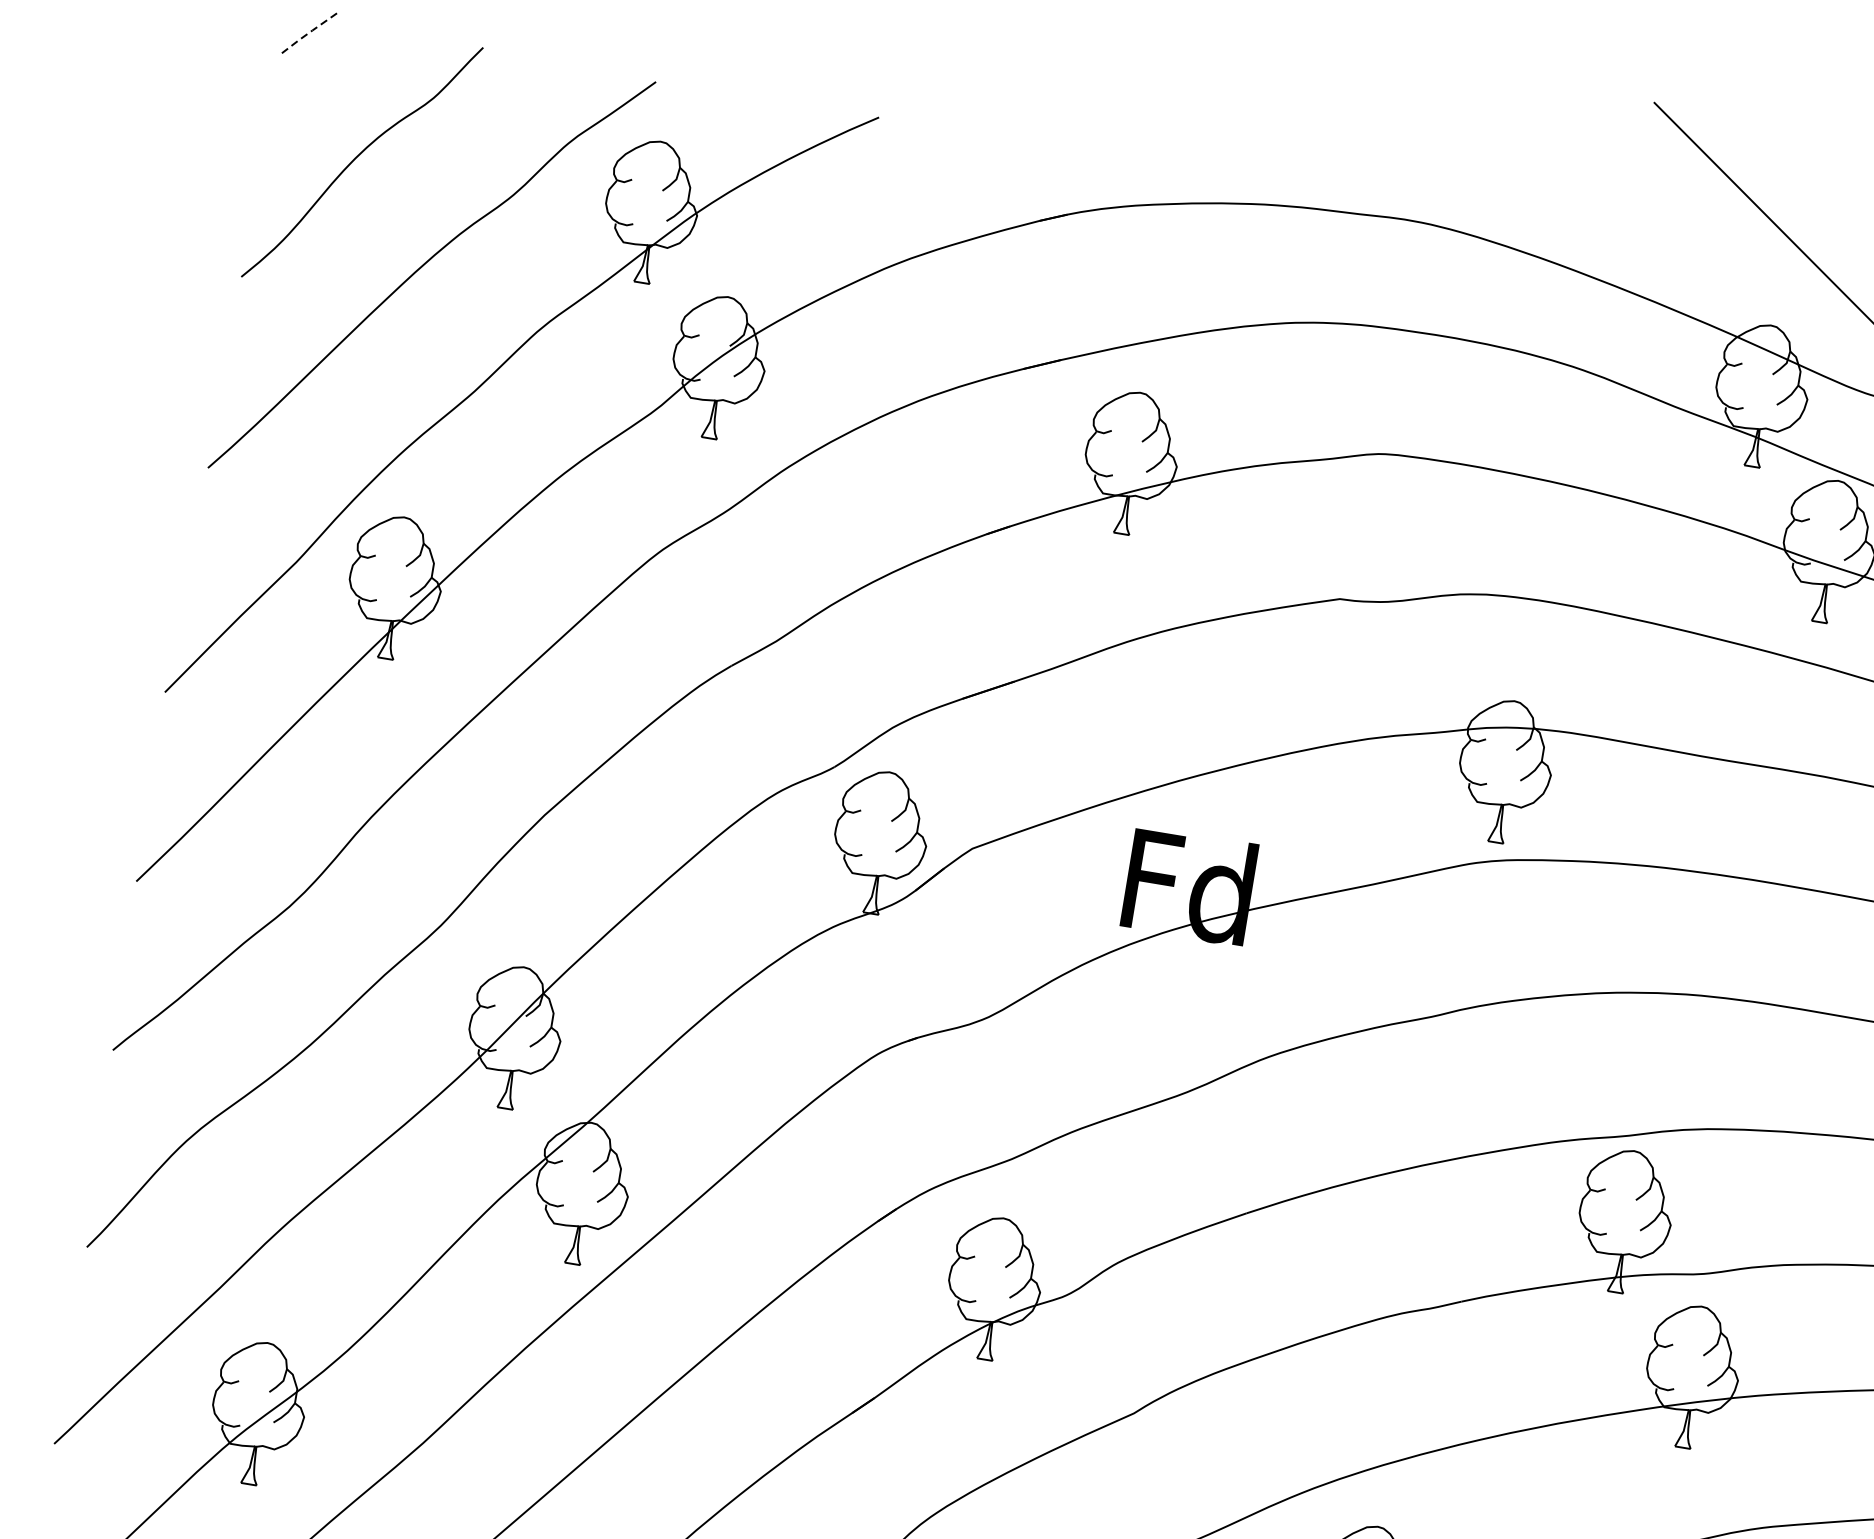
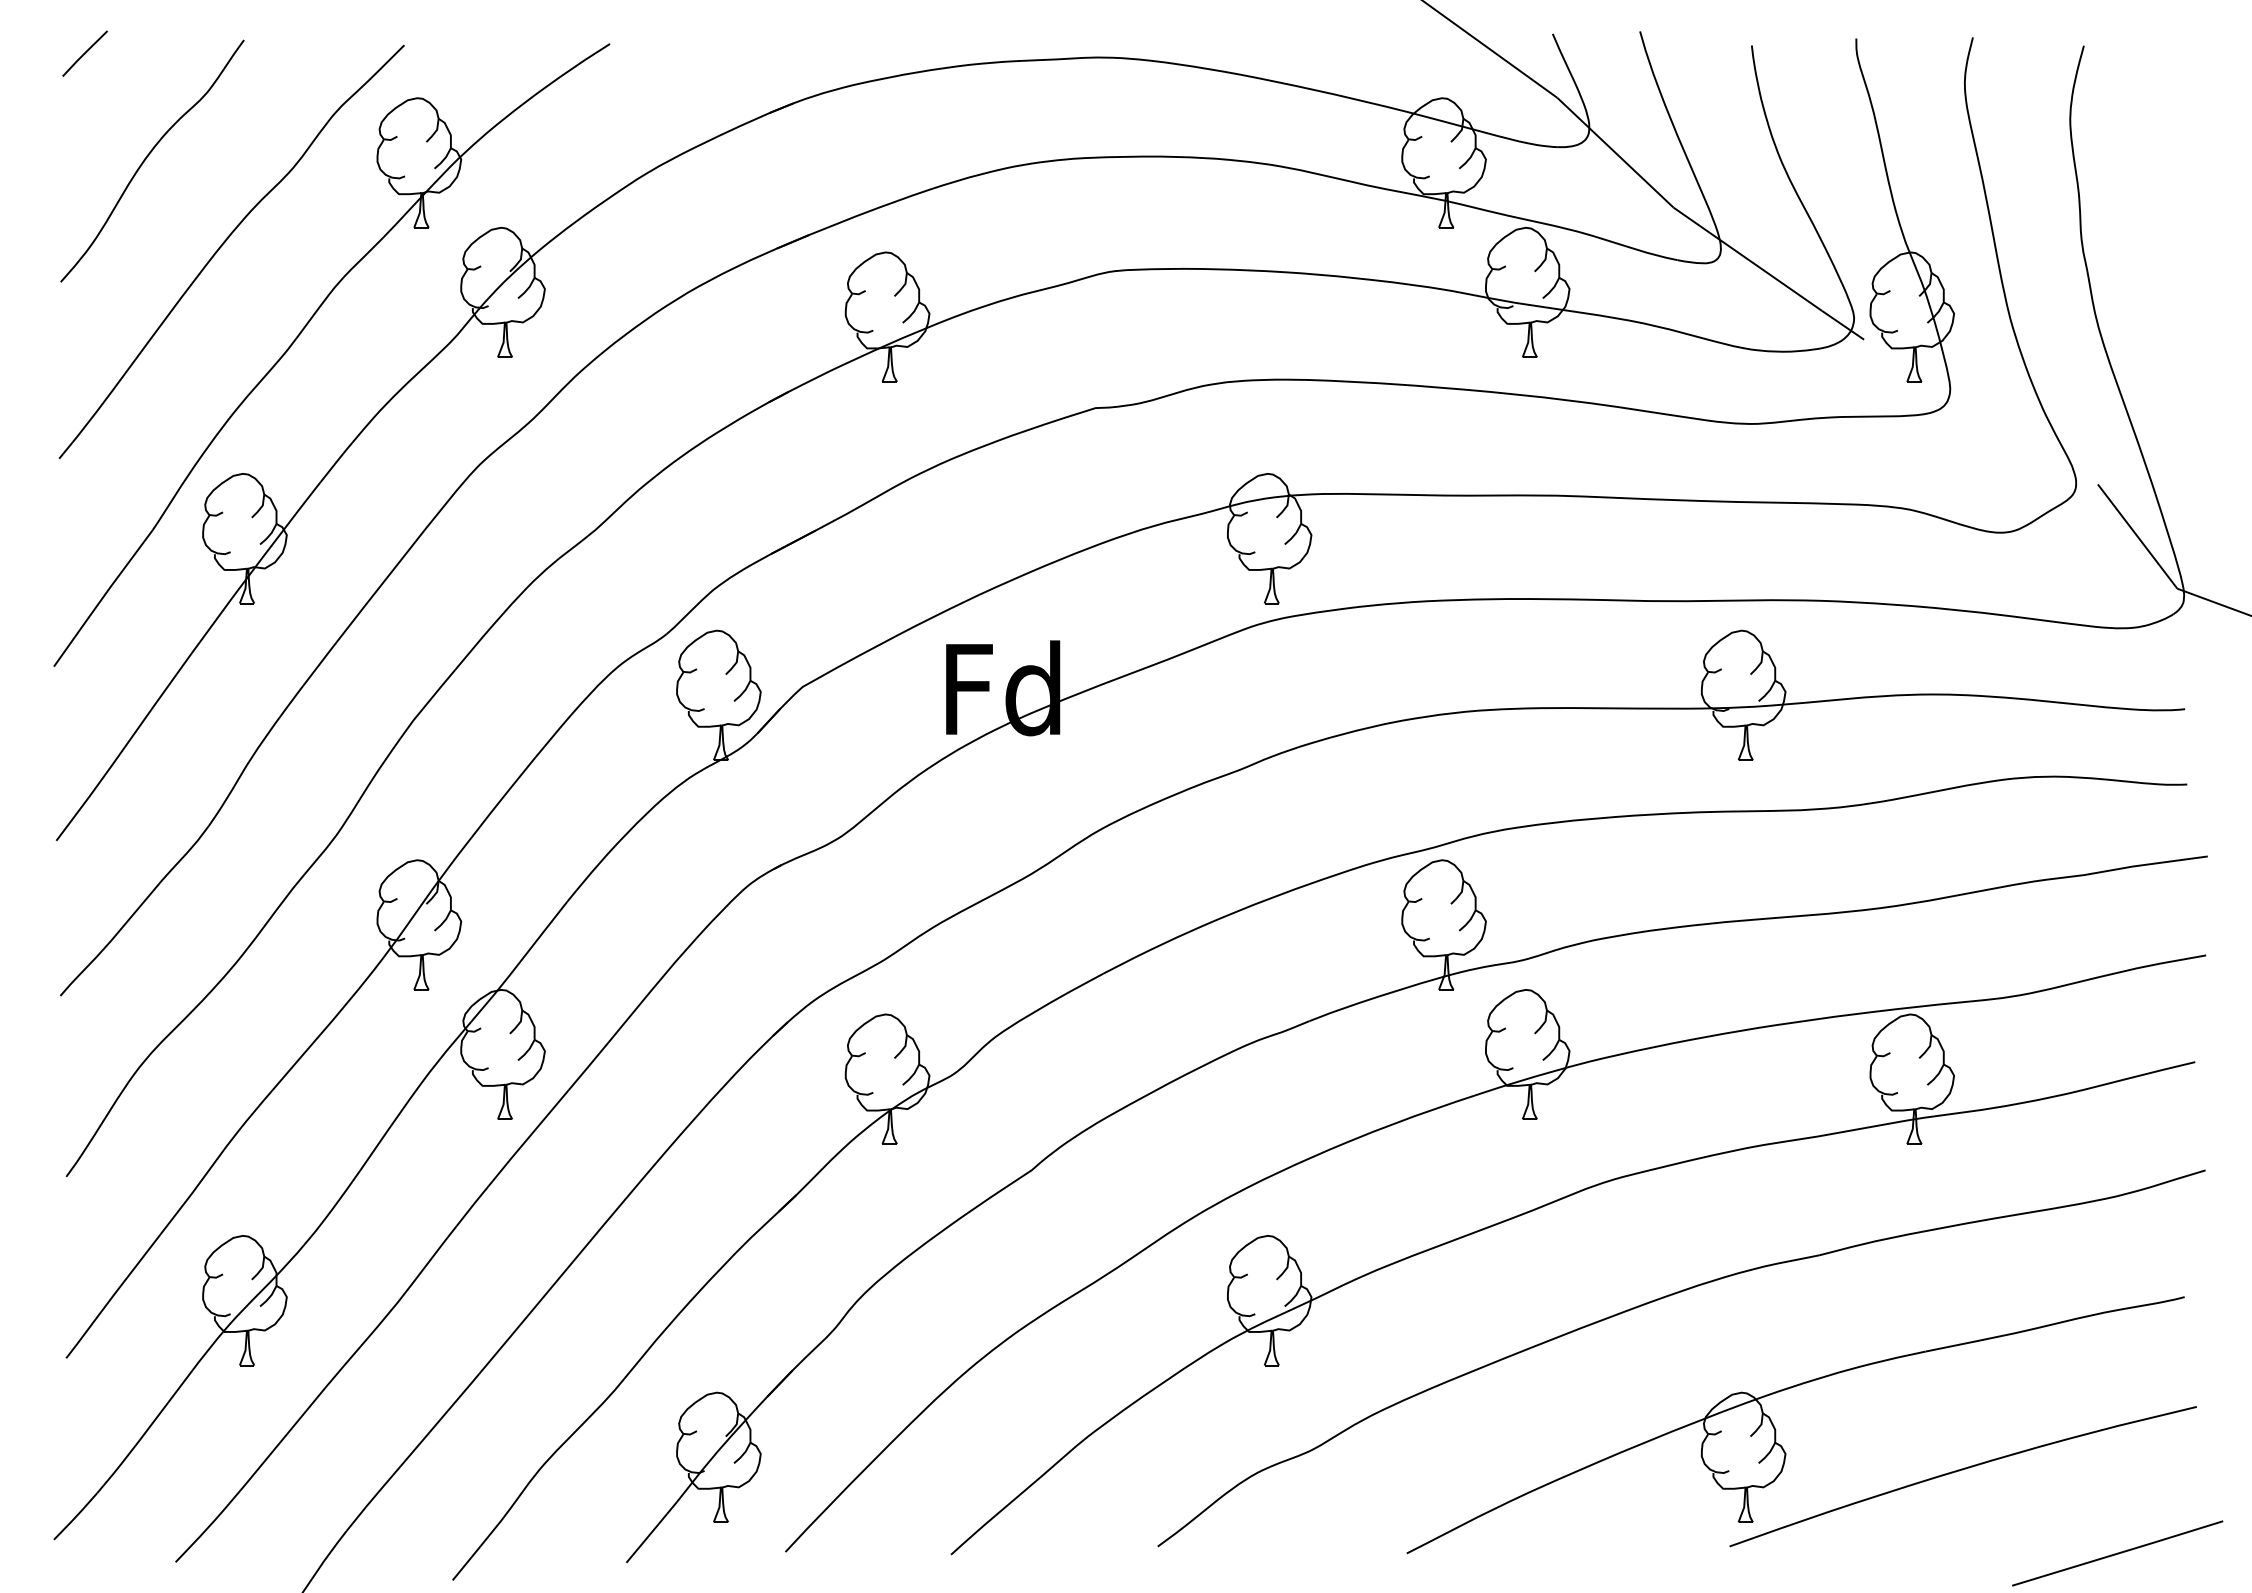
line: (307, 33) -> (84, 53), dashed -> solid

